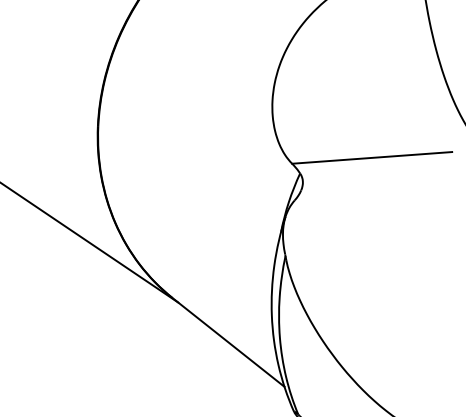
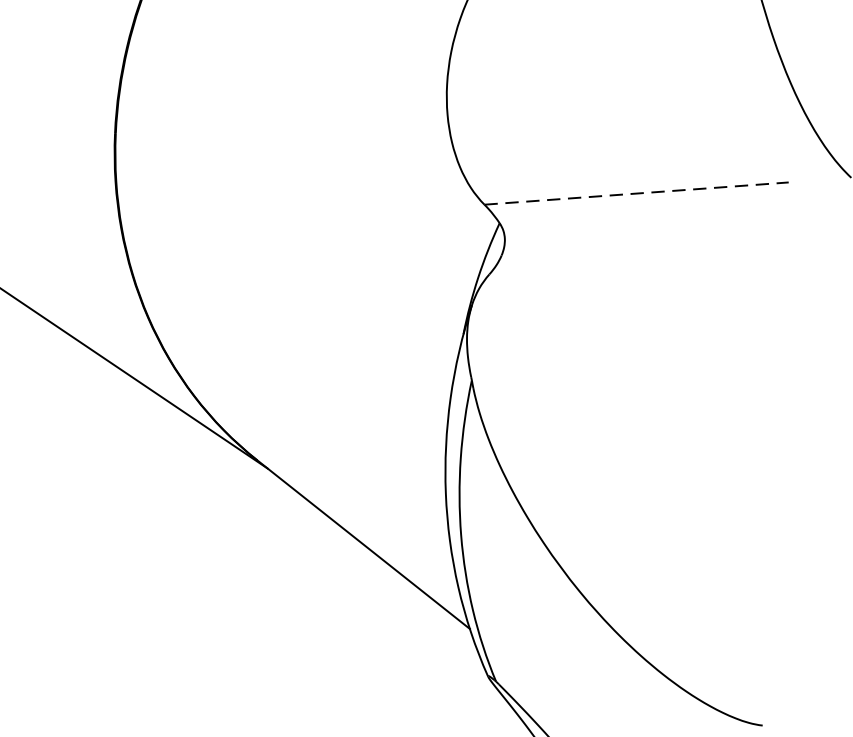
line: (372, 157) -> (637, 192), solid -> dashed

